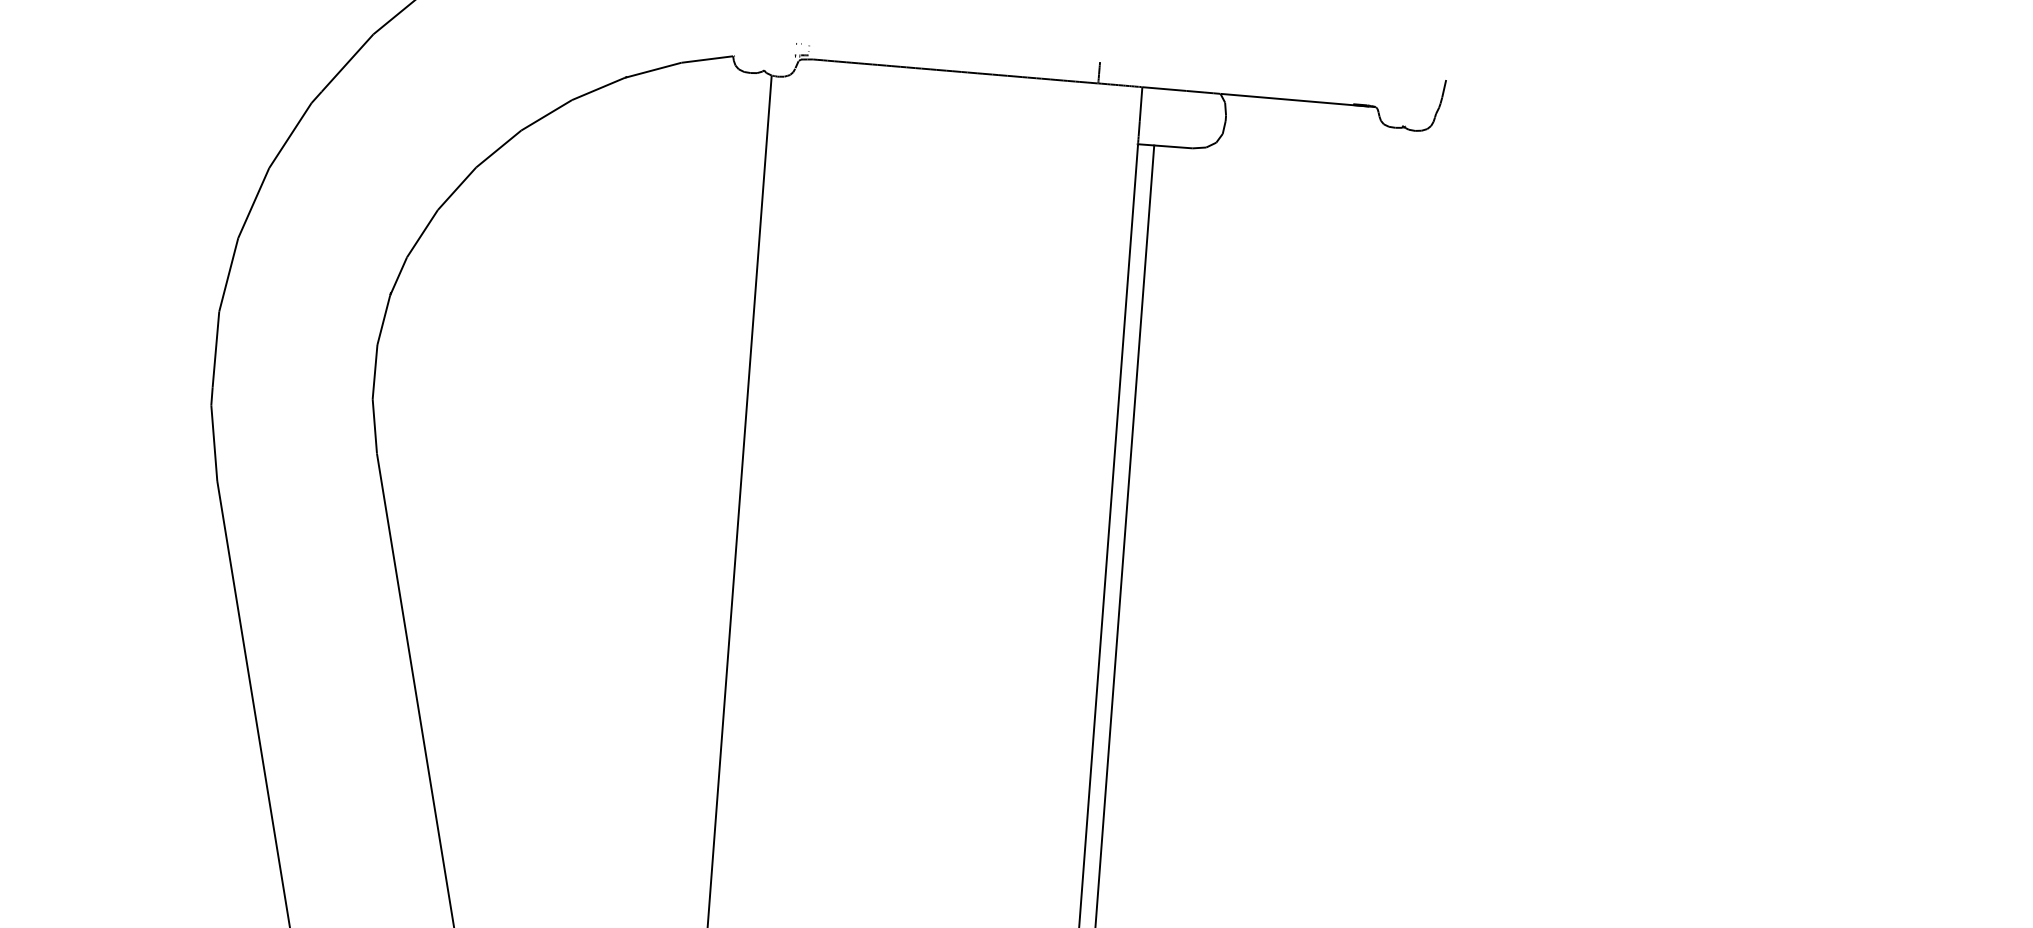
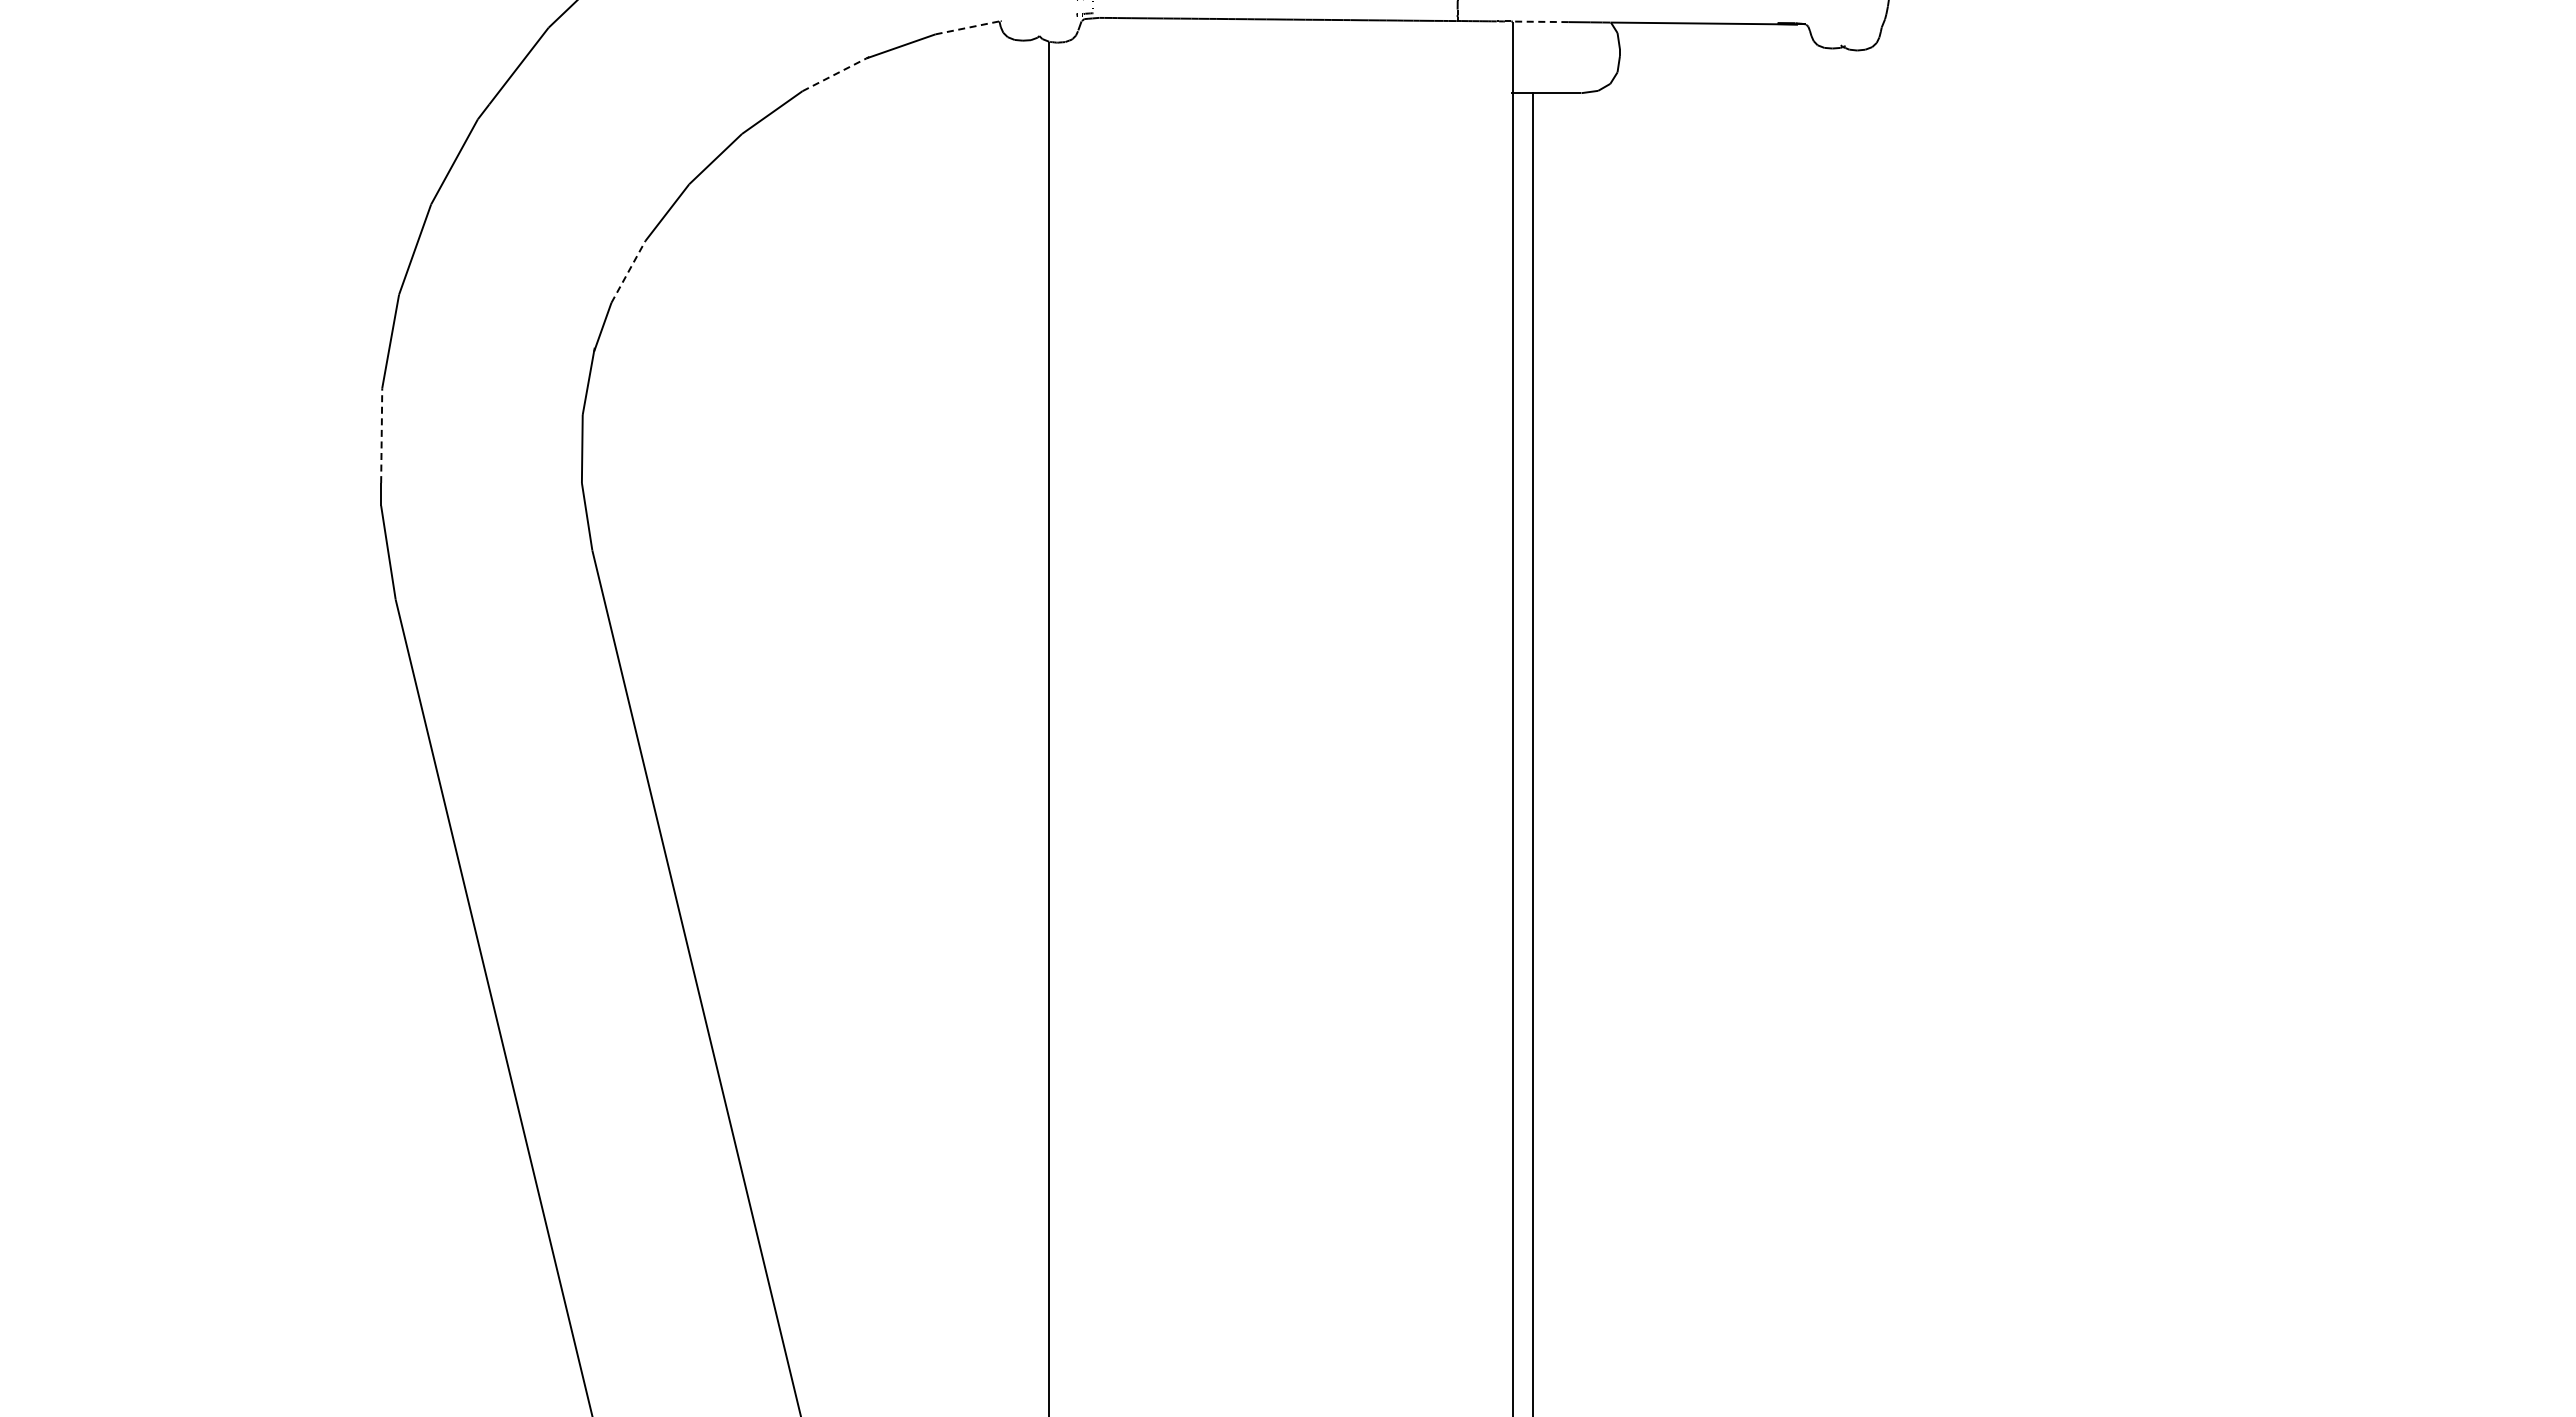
line: (707, 59) -> (967, 27), solid -> dashed
line: (598, 88) -> (834, 74), solid -> dashed
line: (1164, 88) -> (1540, 21), solid -> dashed
line: (422, 233) -> (628, 271), solid -> dashed
line: (215, 349) -> (381, 435), solid -> dashed

